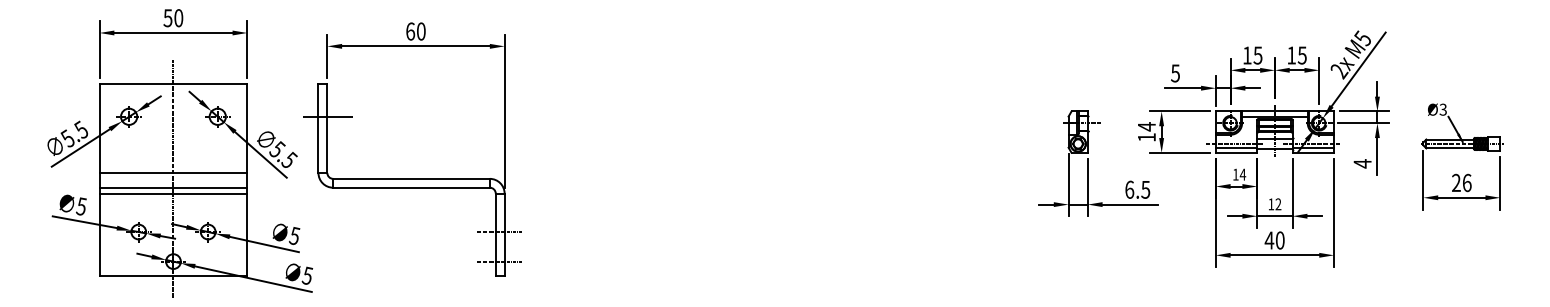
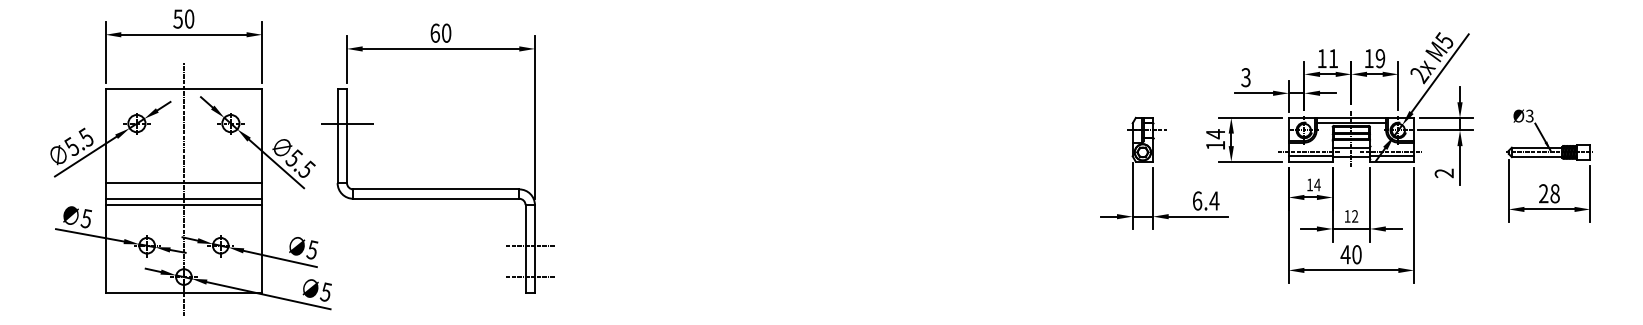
text: (1257, 55) -> (1332, 58), 15 -> 11
text: (1301, 55) -> (1379, 58), 15 -> 19
text: (1175, 72) -> (1245, 76), 5 -> 3
text: (1362, 163) -> (1444, 173), 4 -> 2
text: (1466, 182) -> (1554, 193), 26 -> 28
text: (1145, 189) -> (1214, 200), 6.5 -> 6.4

